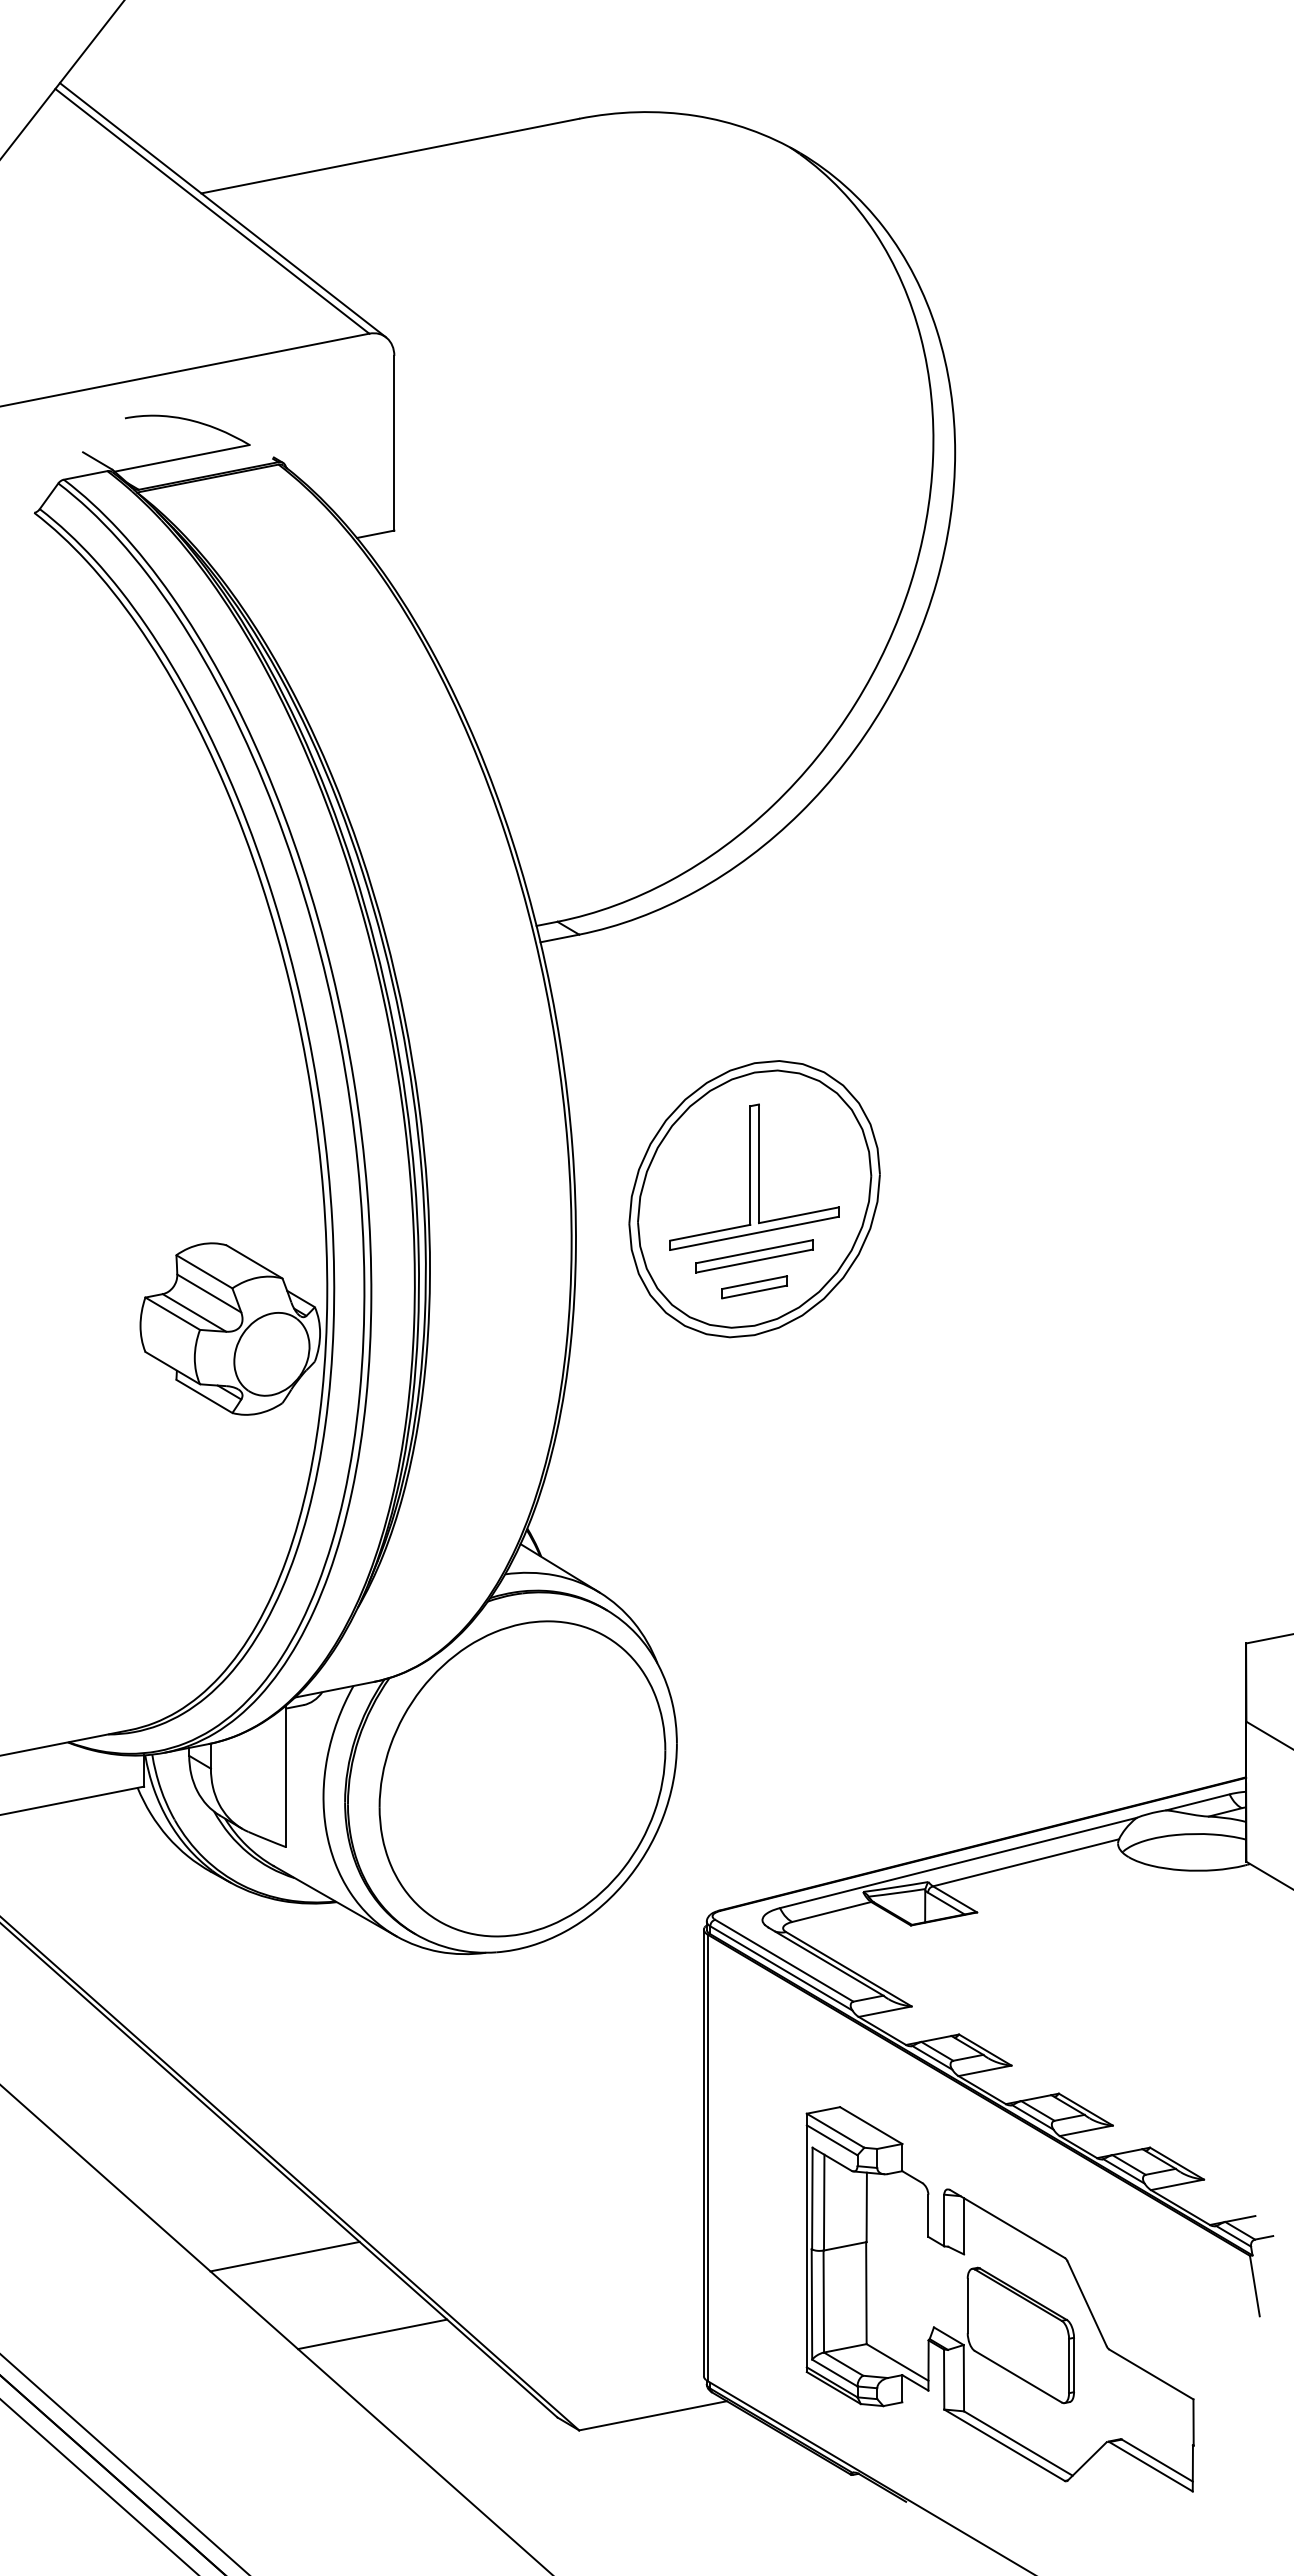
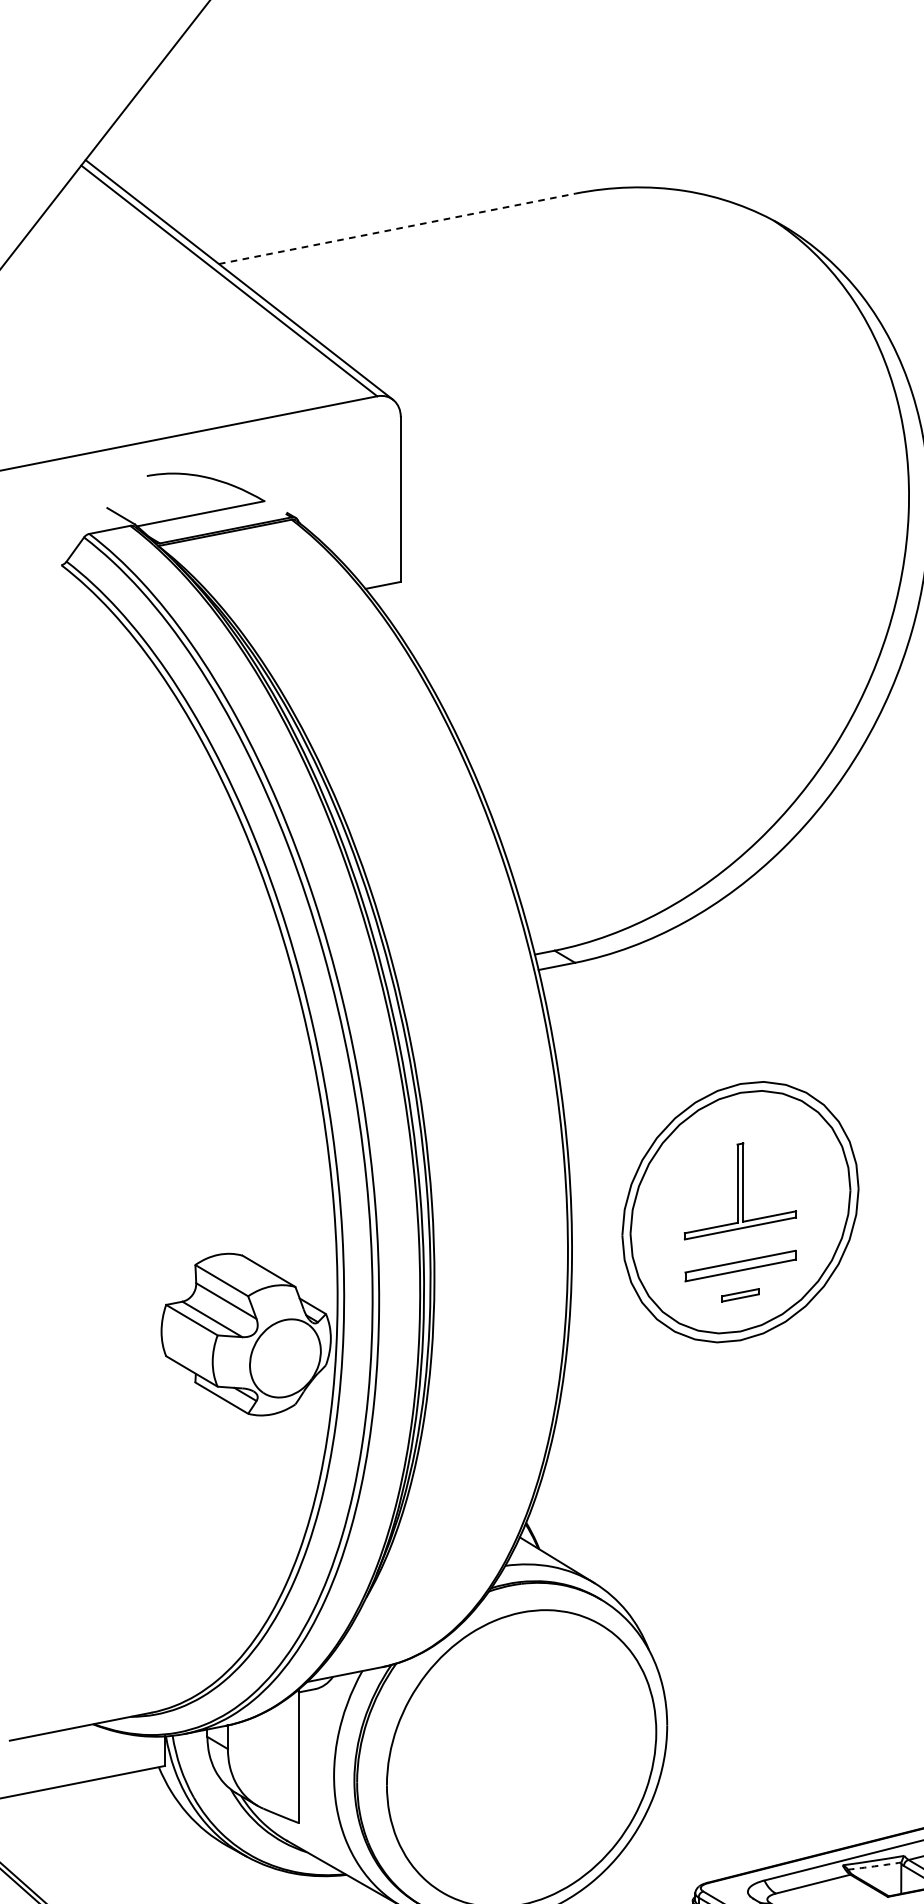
line: (390, 156) -> (397, 229), solid -> dashed
part: (754, 1176) -> (740, 1190), size x0.7
part: (754, 1287) -> (740, 1295), size x0.6
arc: (897, 1893) -> (875, 1866), solid -> dashed

